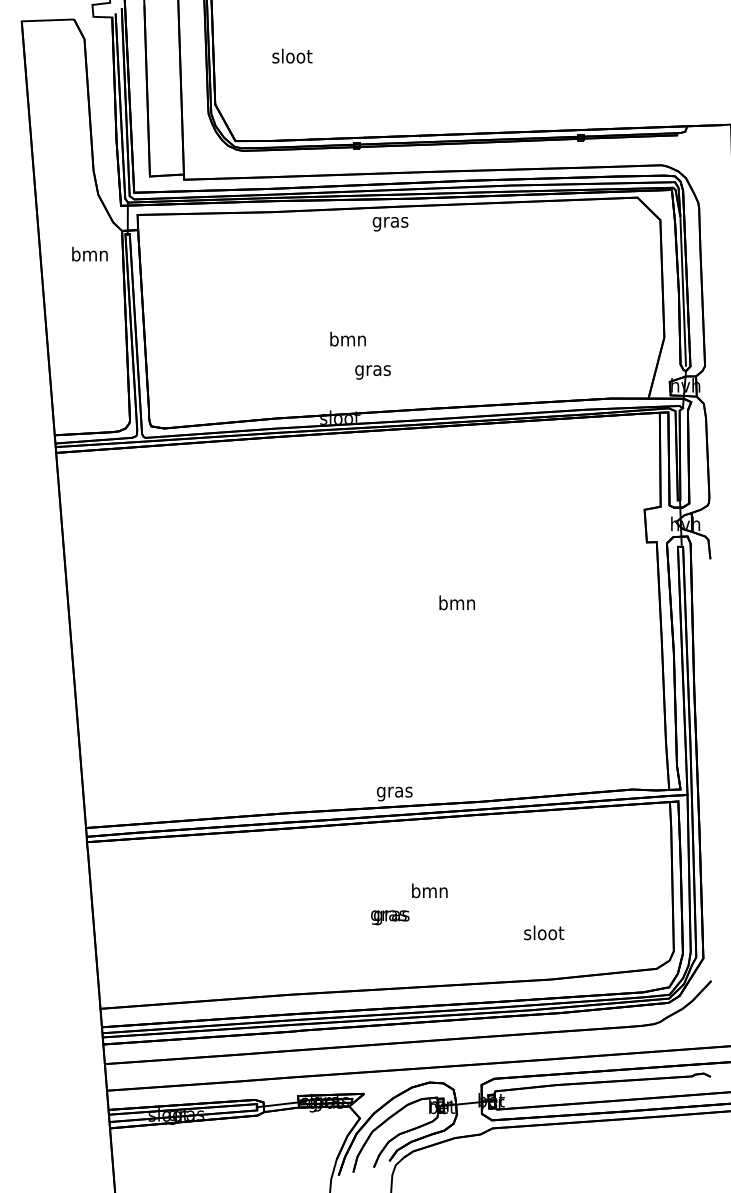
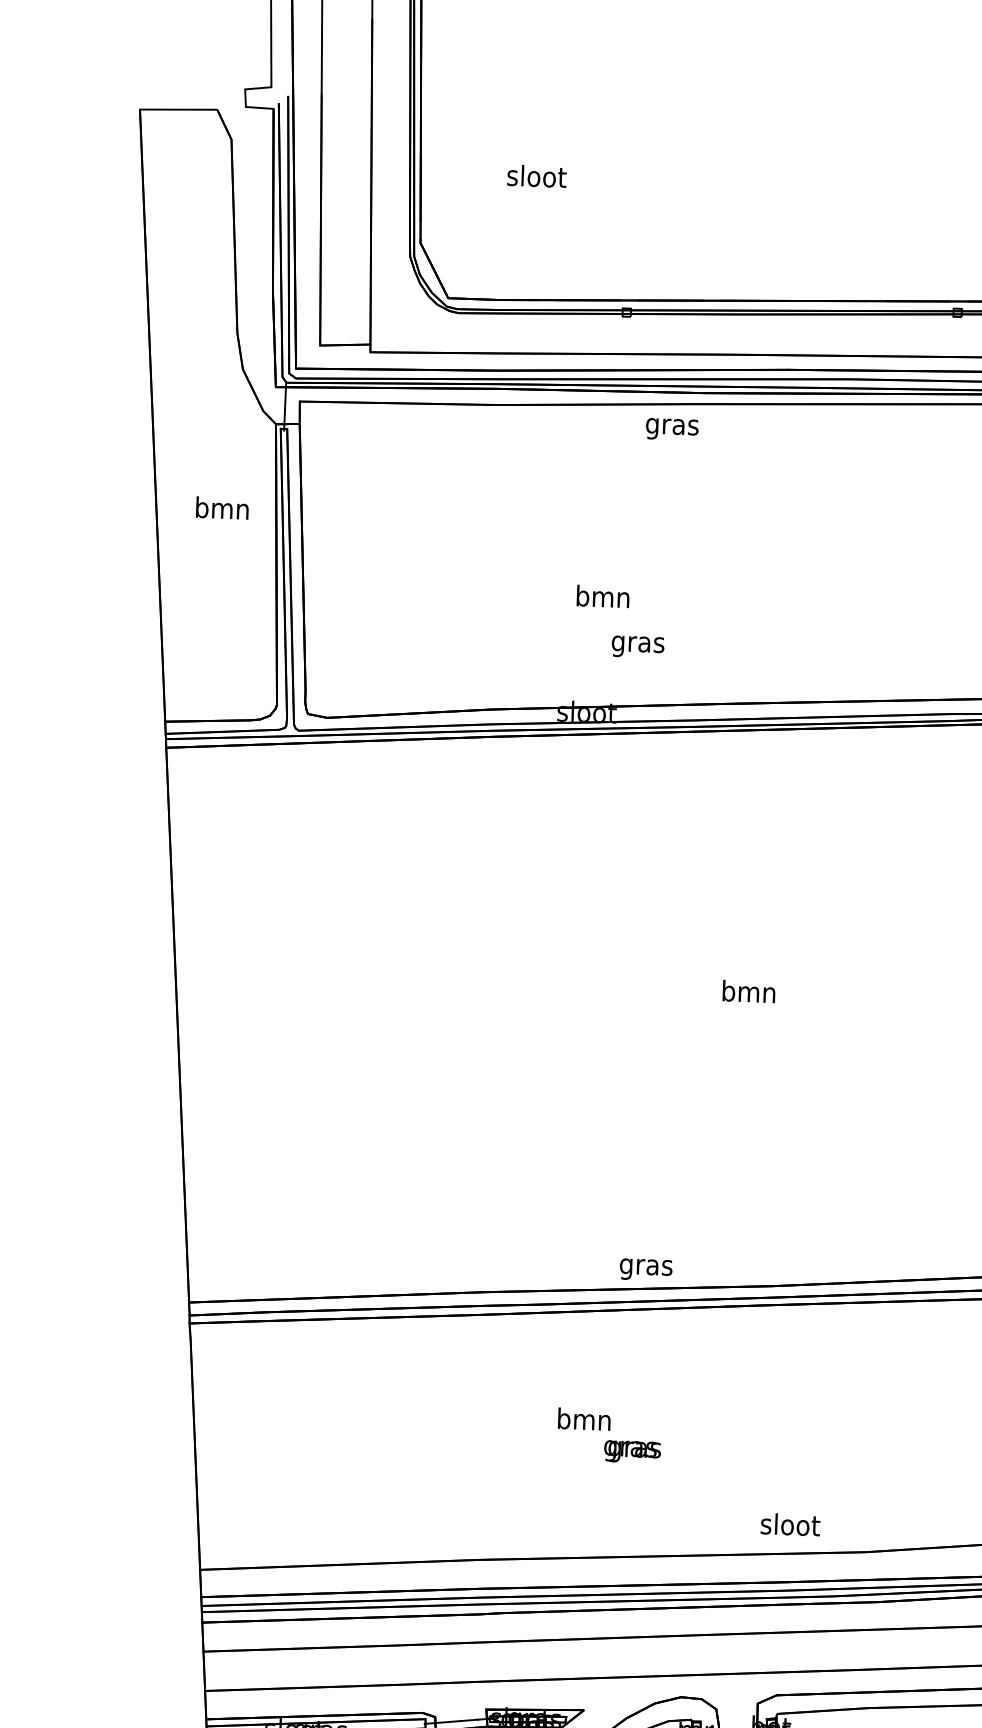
text: (89, 253) -> (221, 507), moved
text: (429, 890) -> (583, 1418), moved
text: (544, 932) -> (791, 1524), moved

